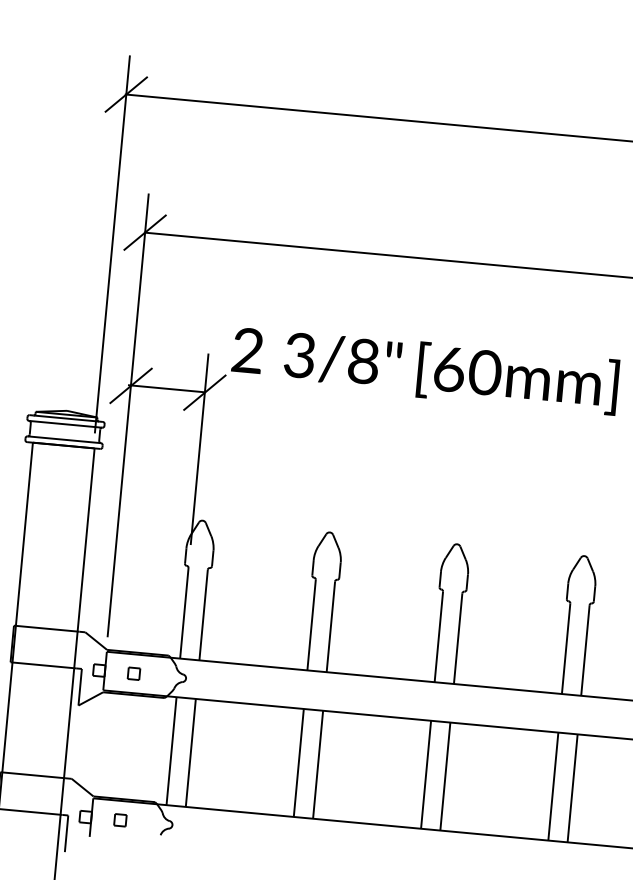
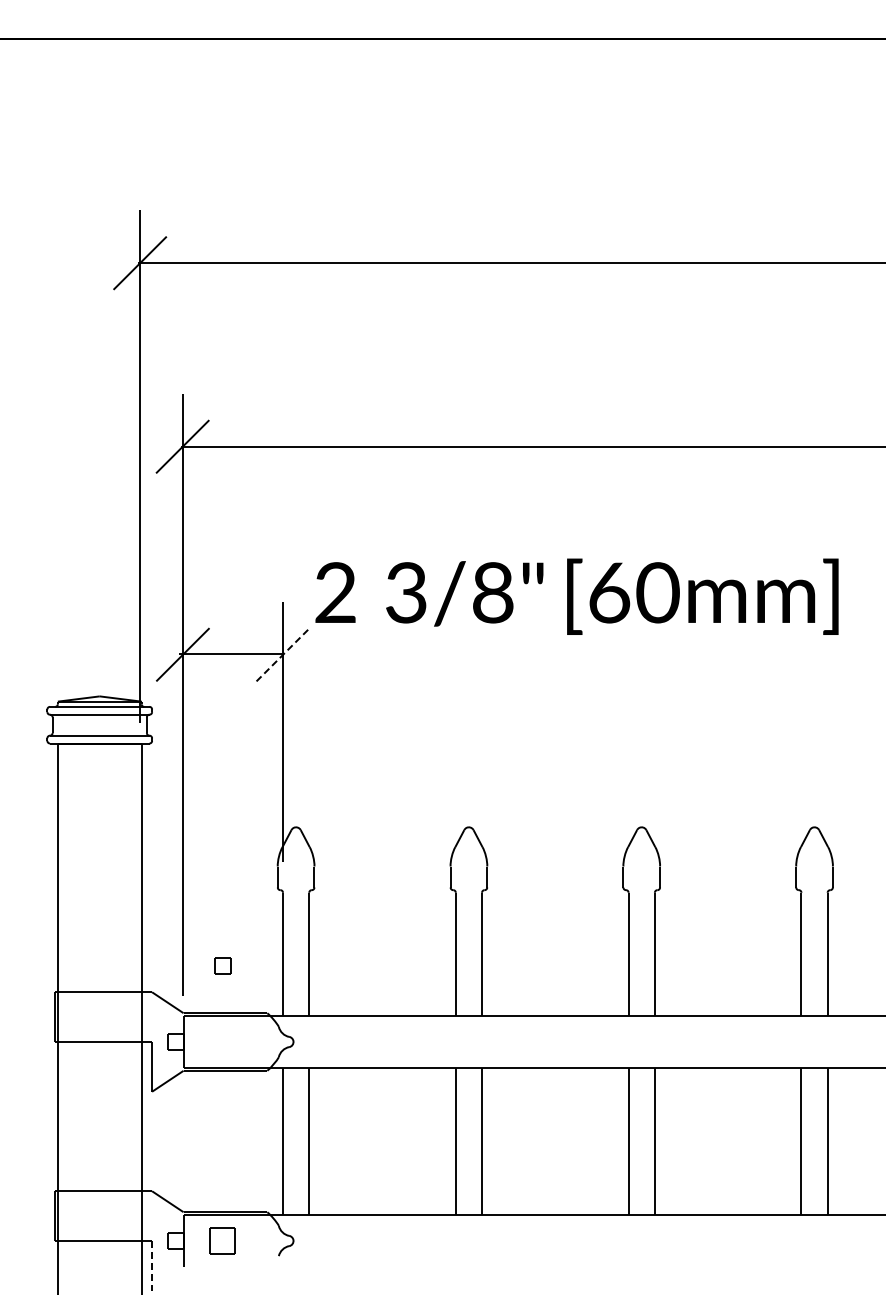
line: (205, 392) -> (283, 654), solid -> dashed
part: (133, 673) -> (222, 965), moved
part: (120, 819) -> (222, 1240), size x1.6
line: (66, 833) -> (152, 1265), solid -> dashed

